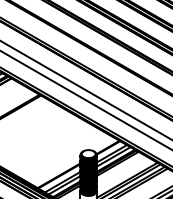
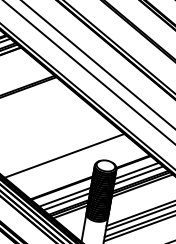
line: (57, 151) -> (65, 155), added

